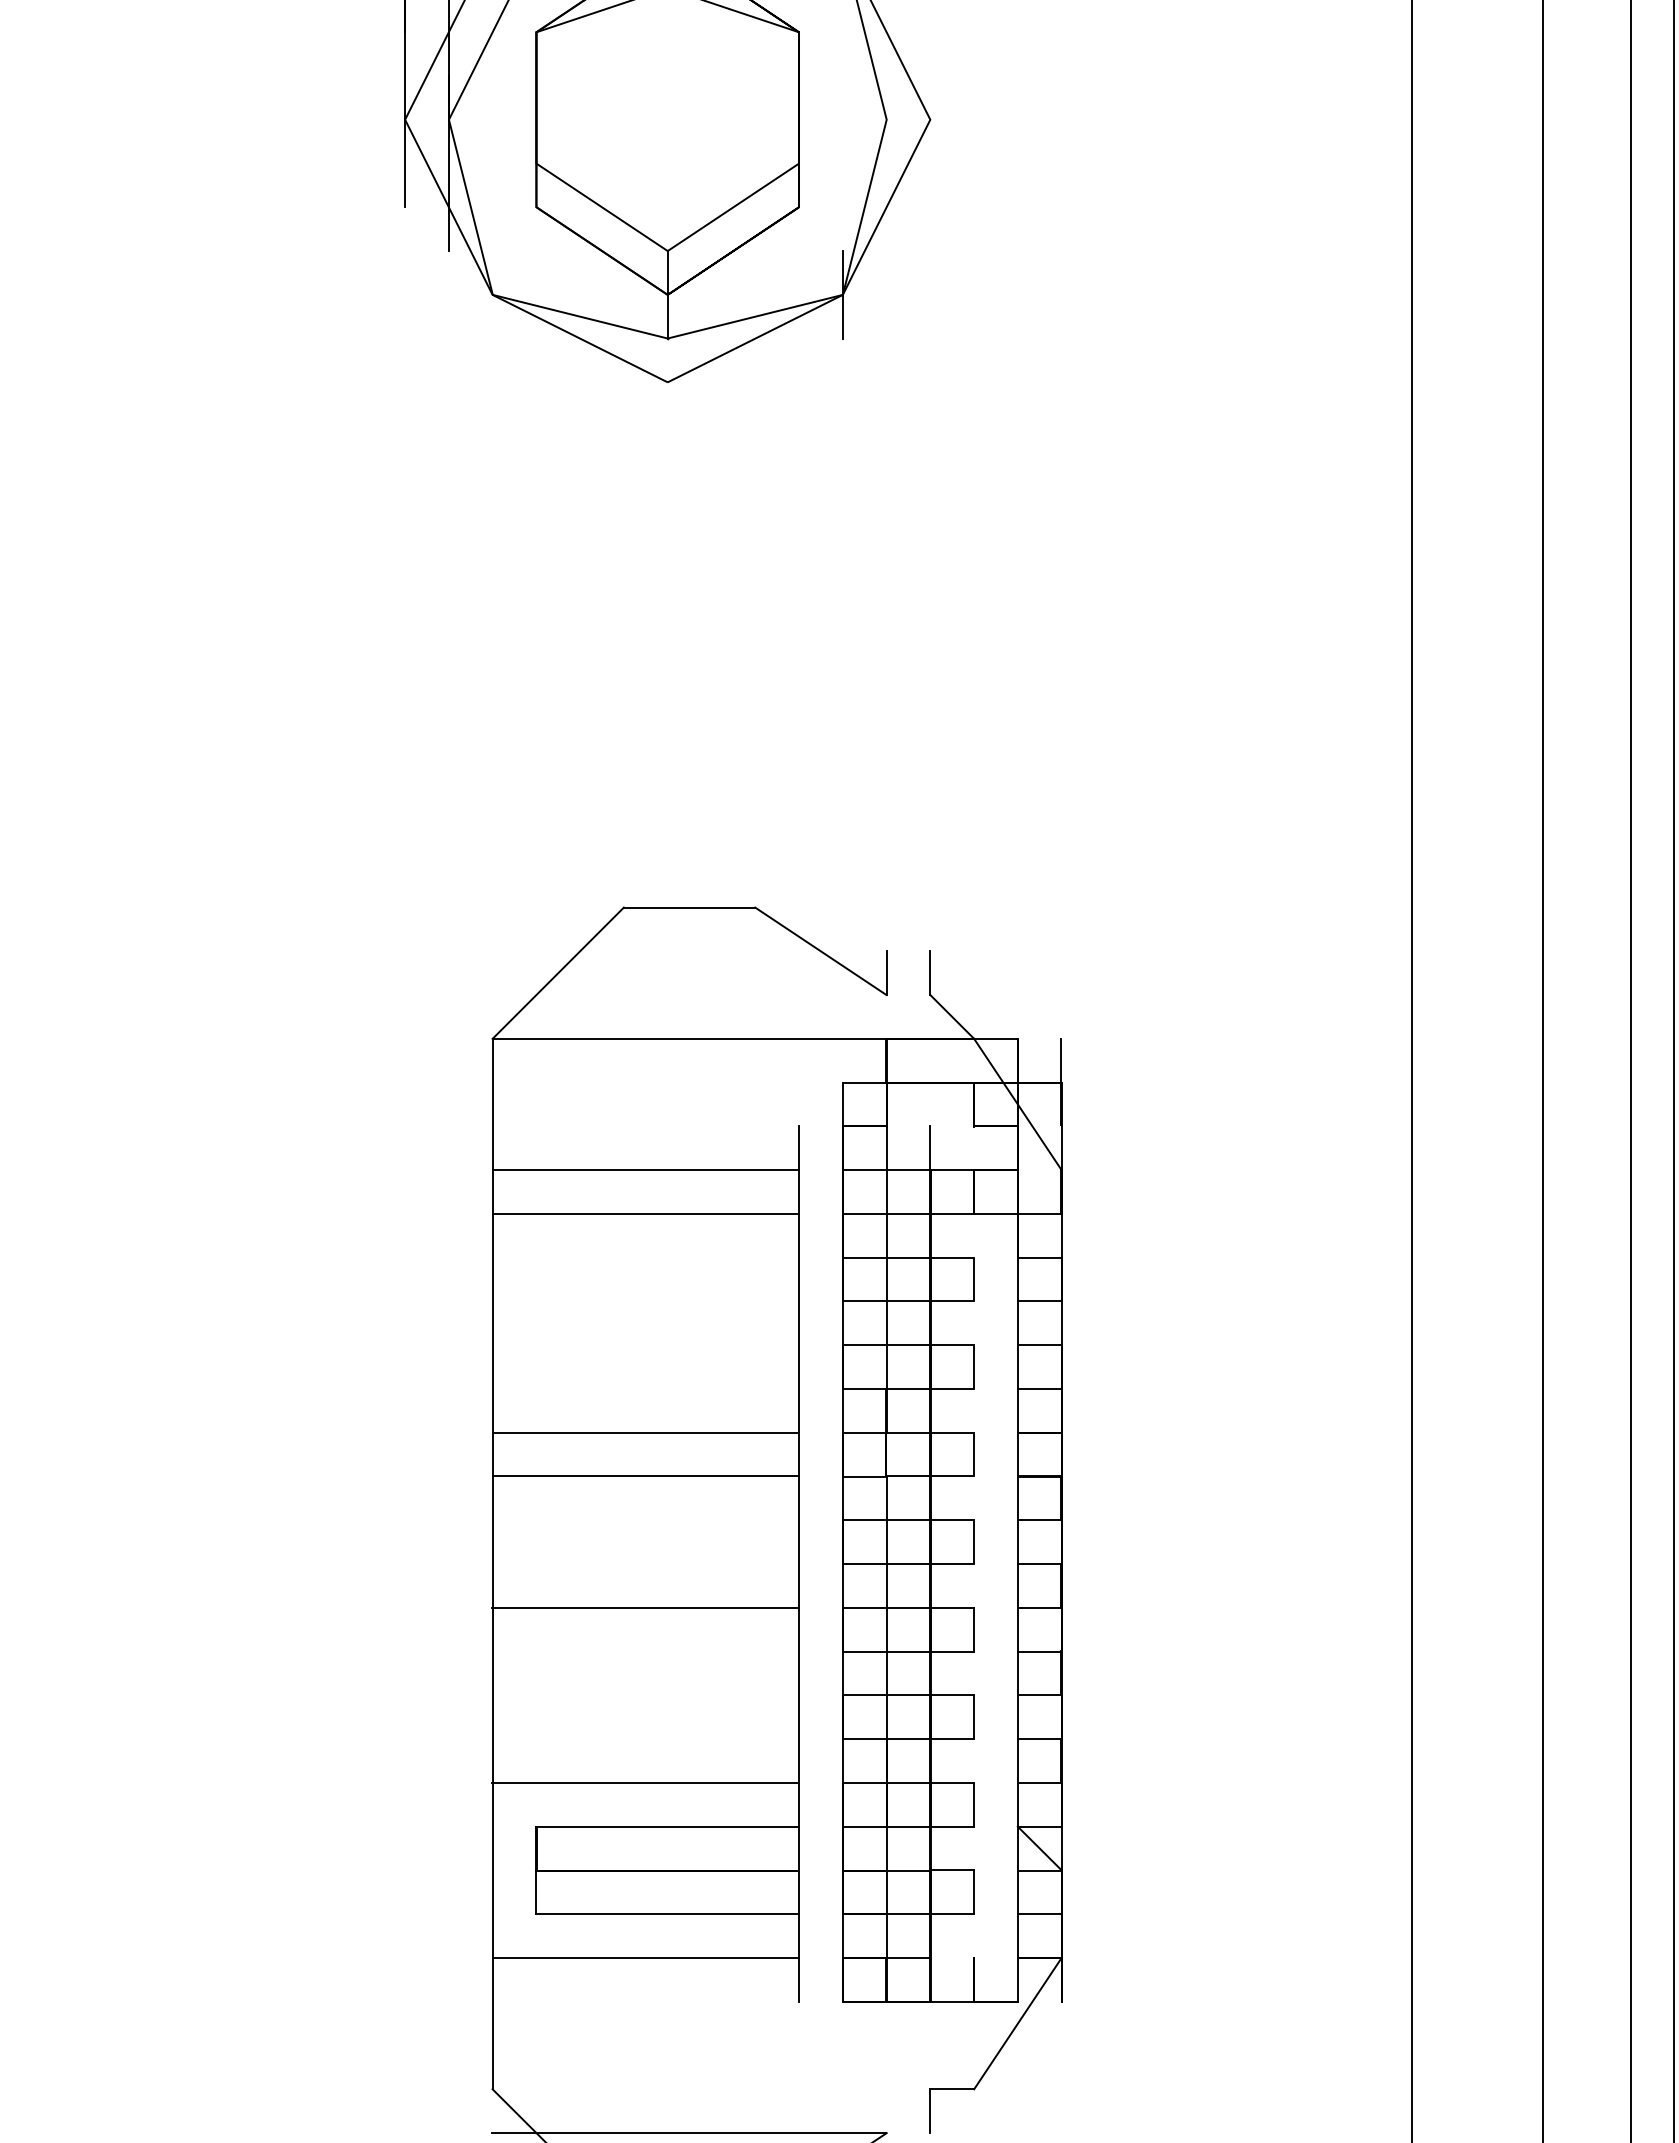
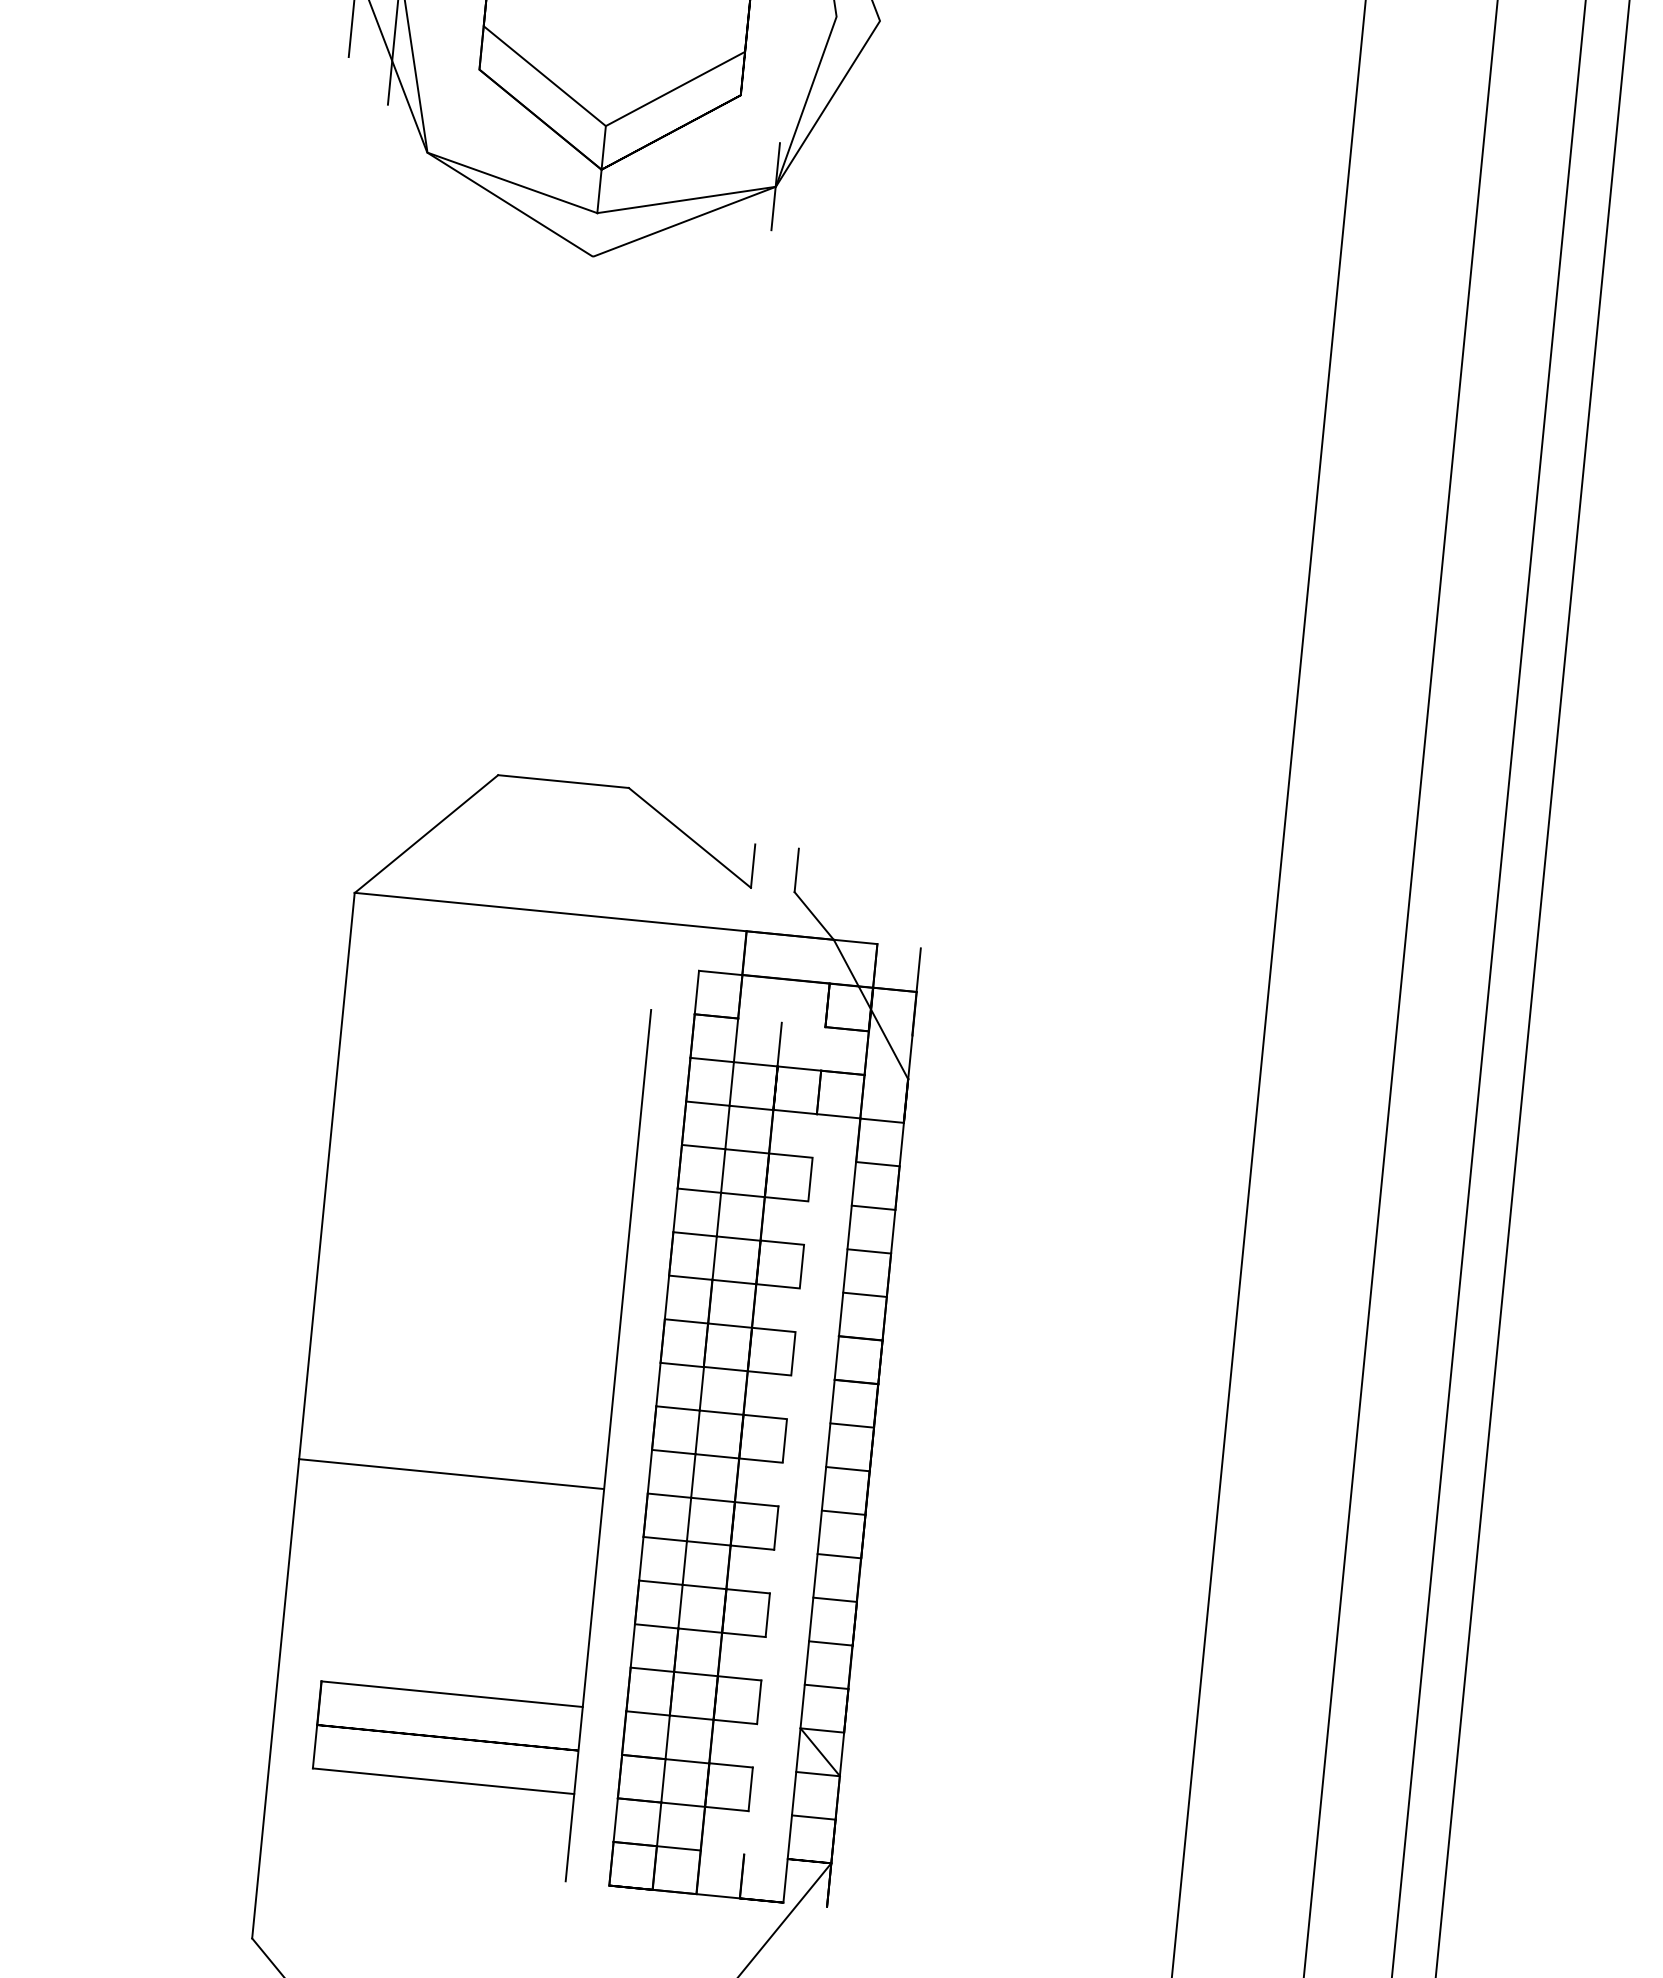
line: (645, 1169) -> (494, 1037), removed
line: (645, 1213) -> (489, 1081), removed
line: (645, 1432) -> (468, 1299), removed
line: (645, 1476) -> (464, 1343), removed
line: (645, 1782) -> (434, 1648), removed
line: (645, 1957) -> (417, 1822), removed

